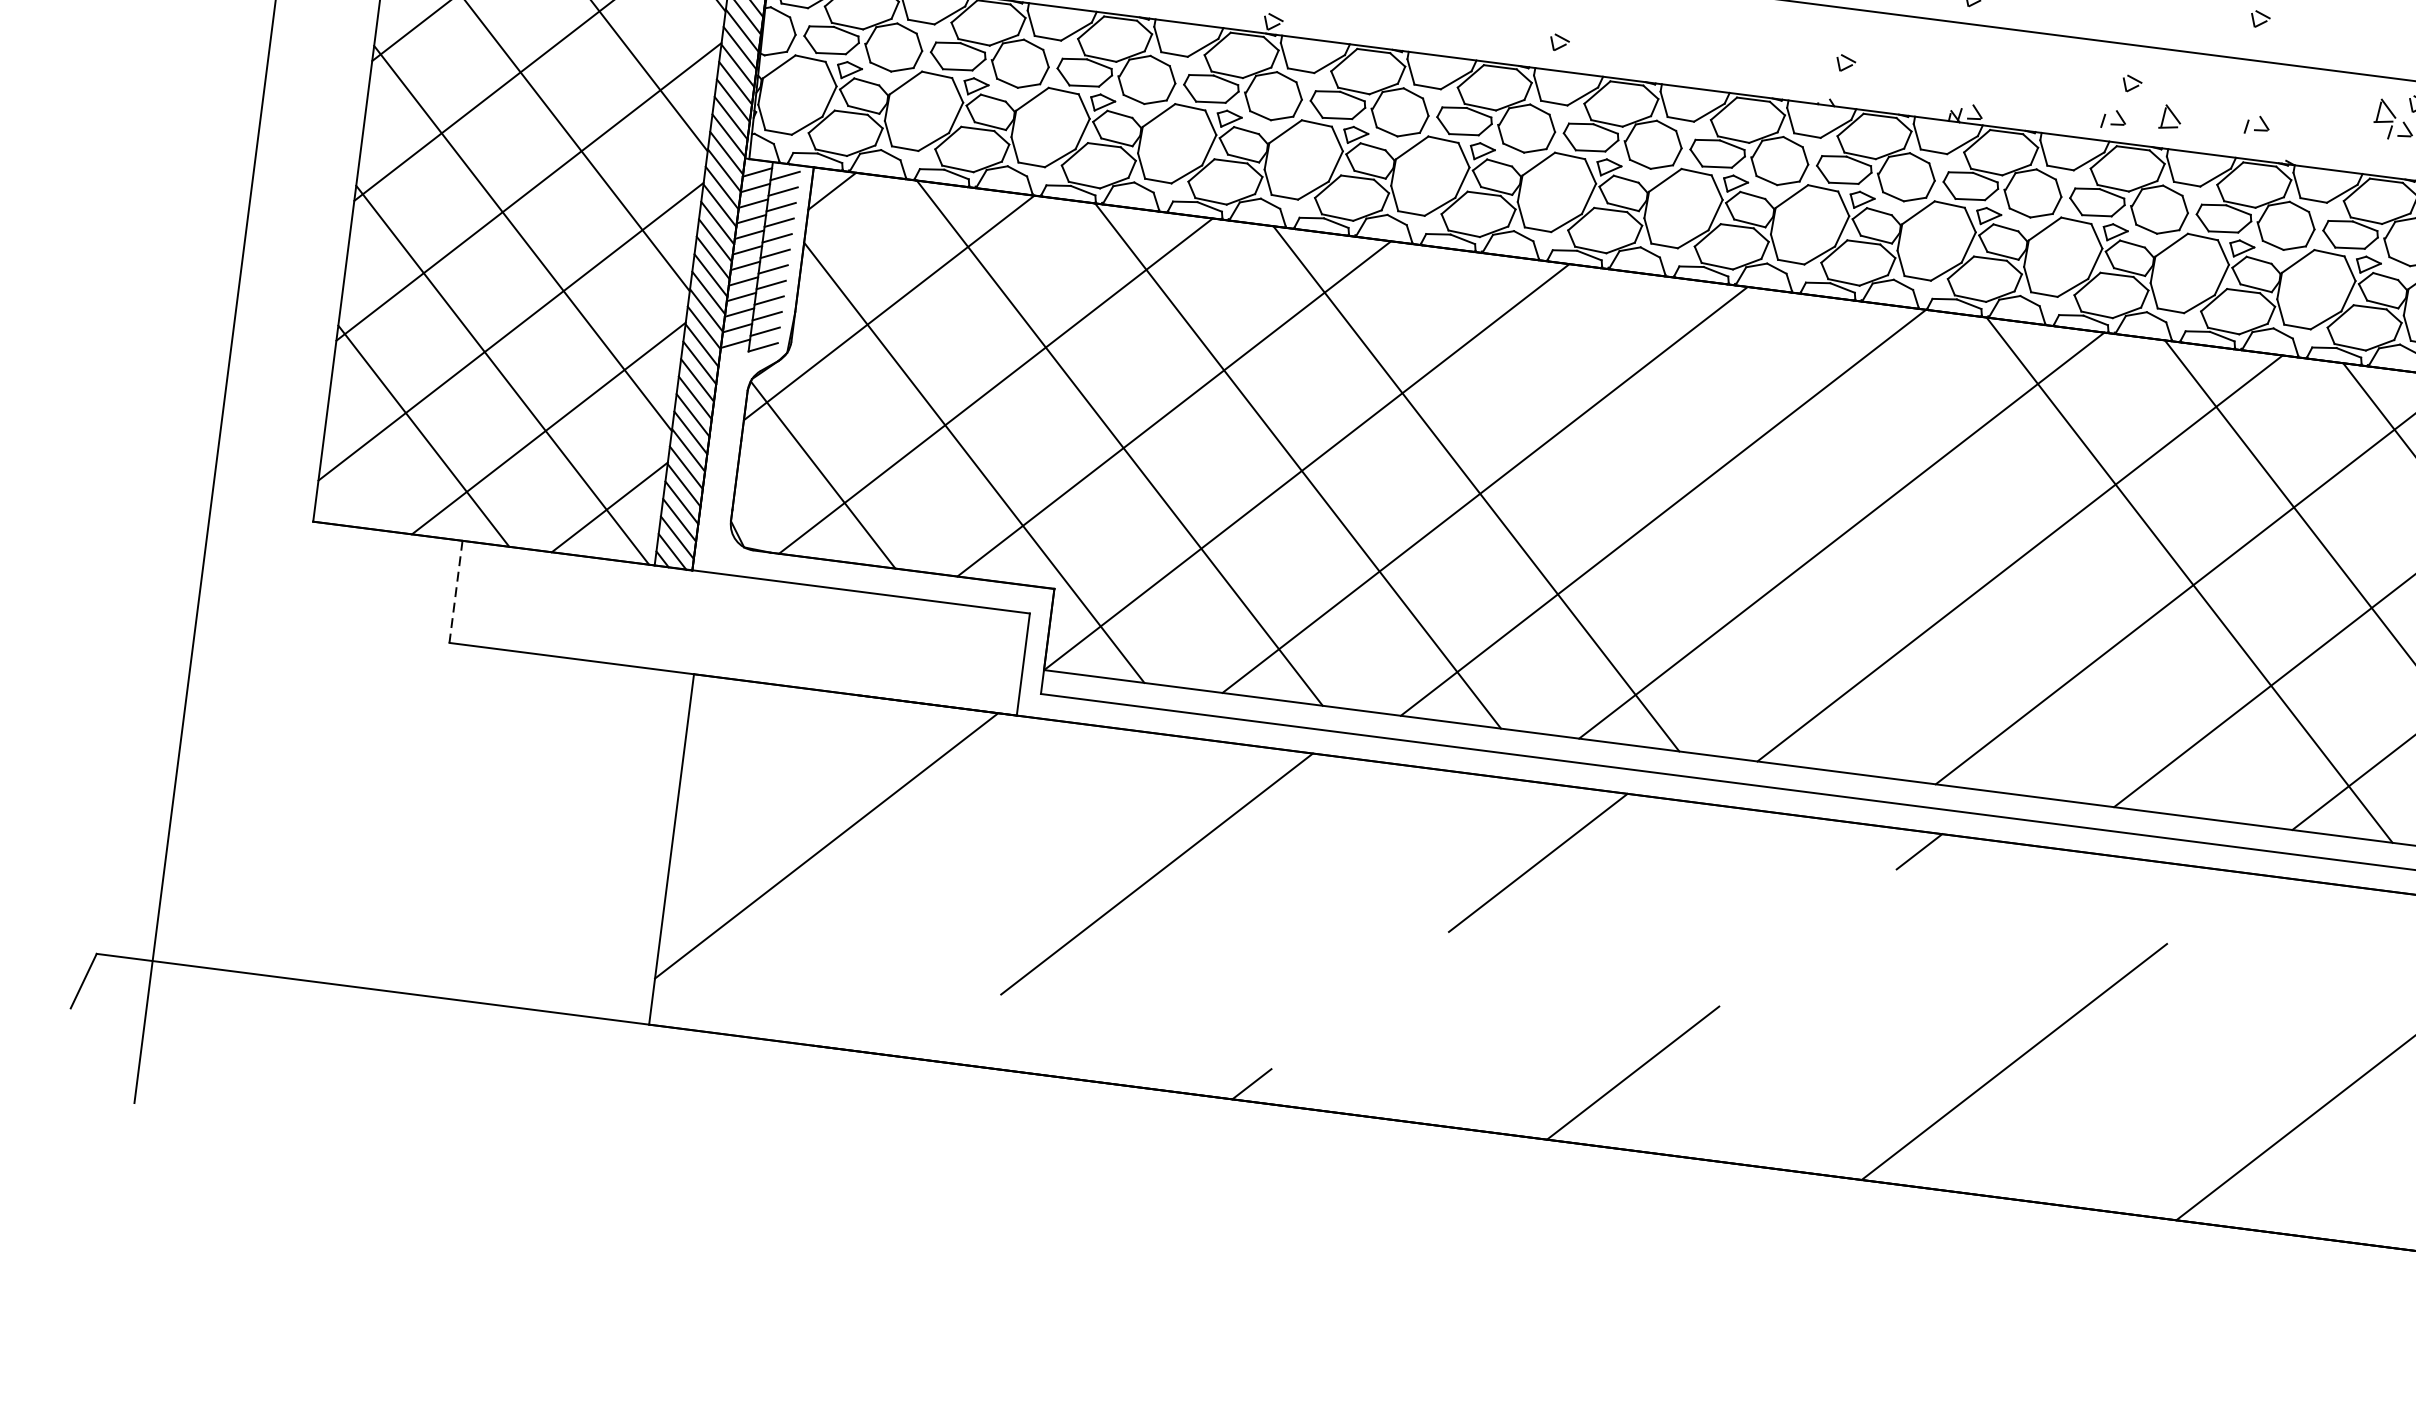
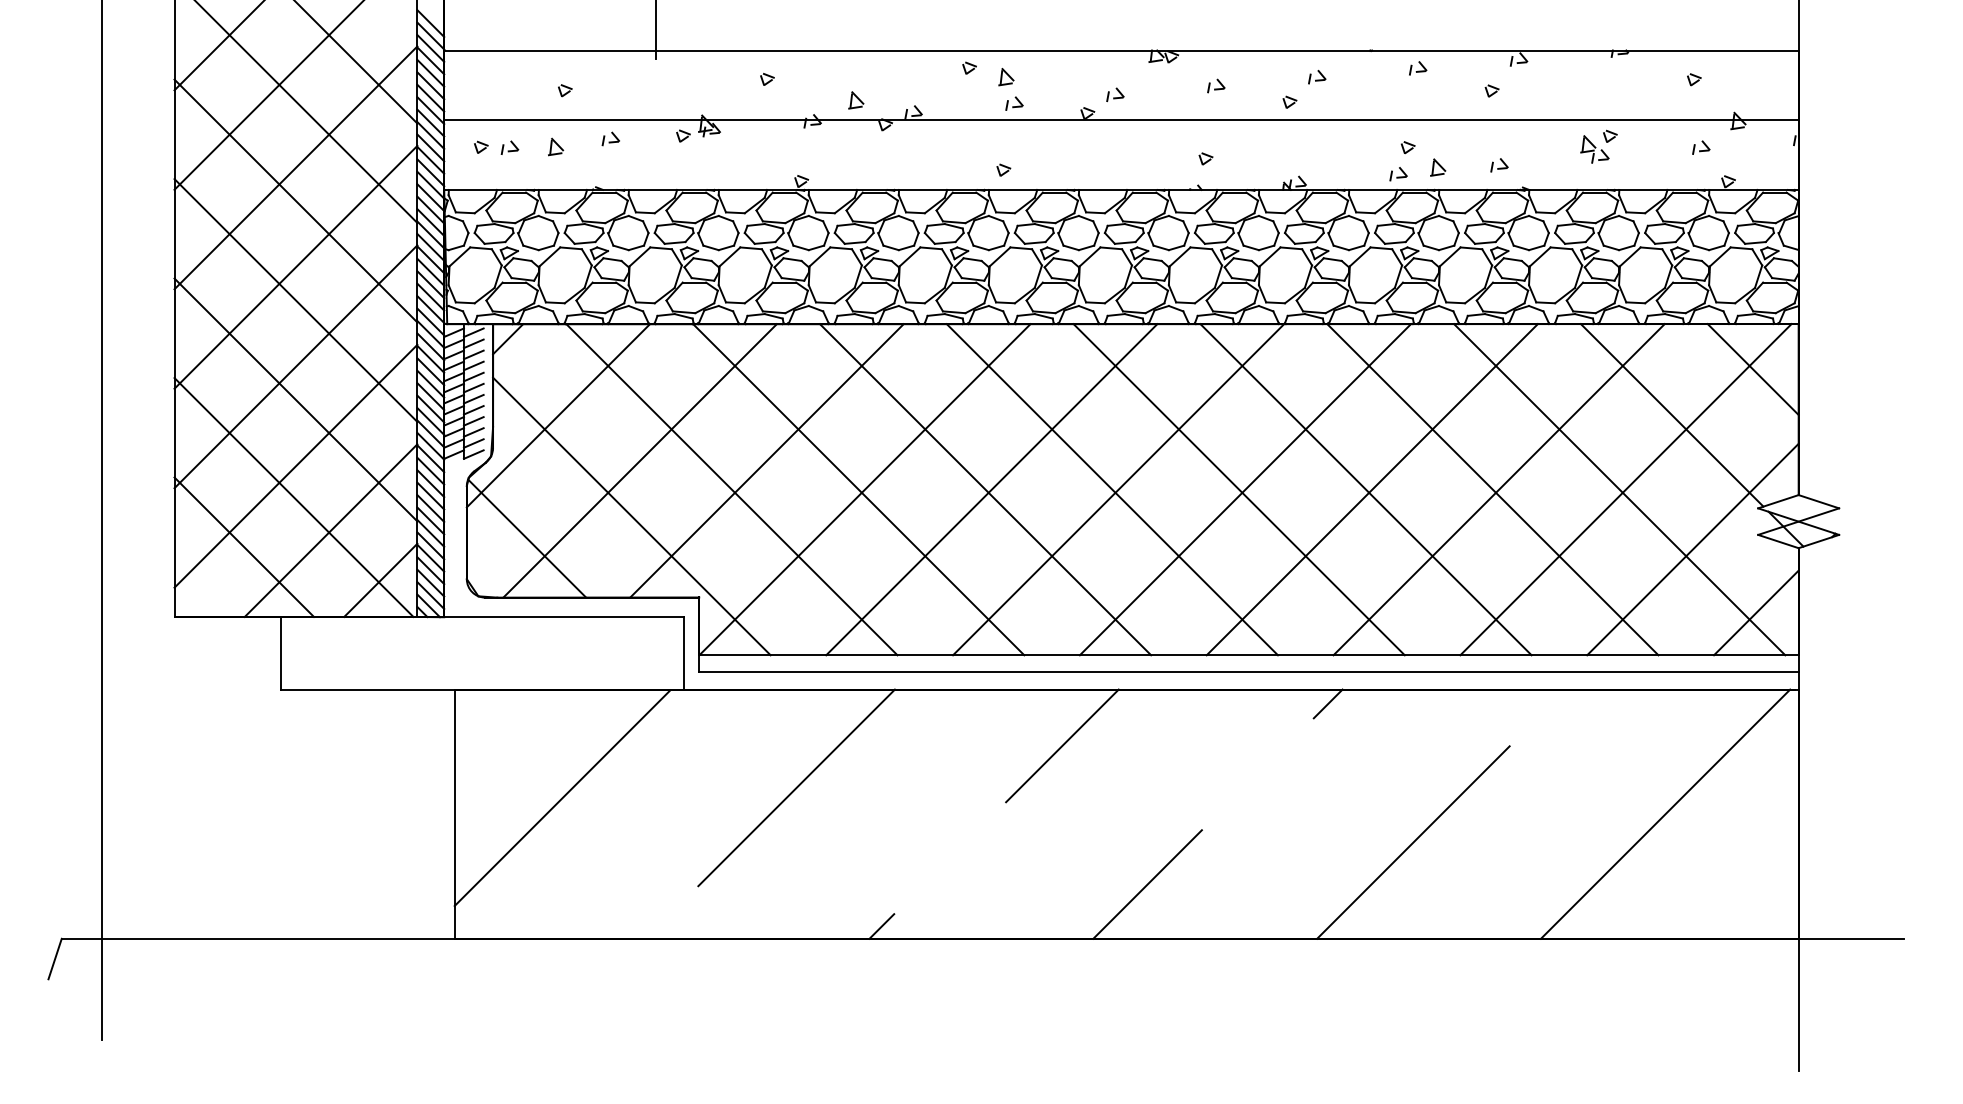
line: (1653, 511) -> (1111, 489), added
line: (1832, 534) -> (1238, 489), added
line: (2010, 556) -> (1365, 489), added
line: (455, 592) -> (280, 653), dashed -> solid

